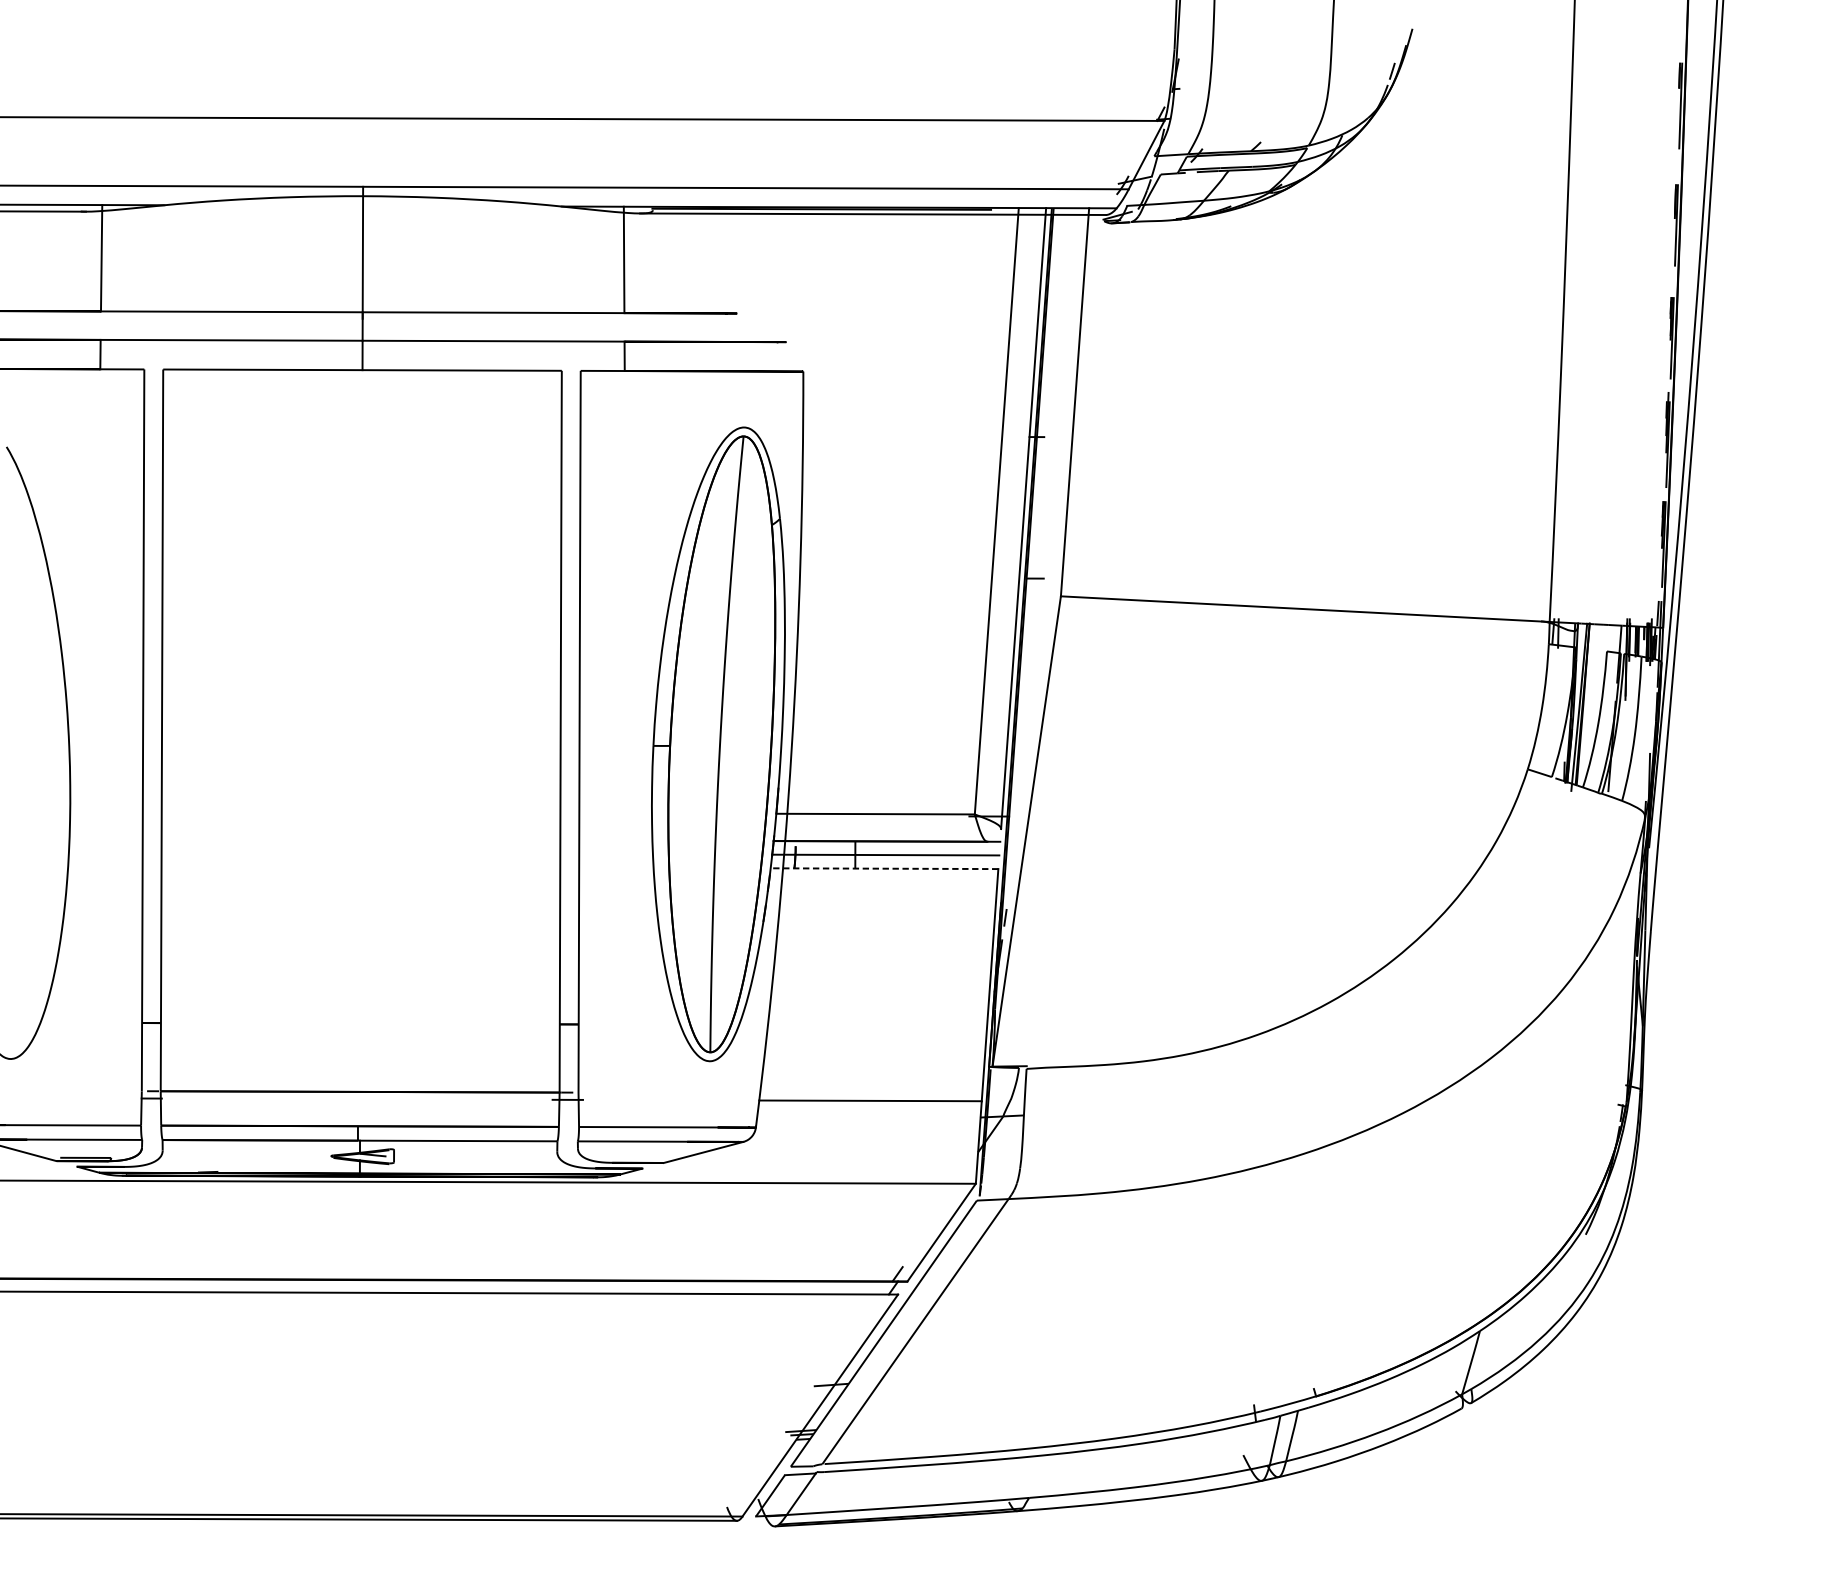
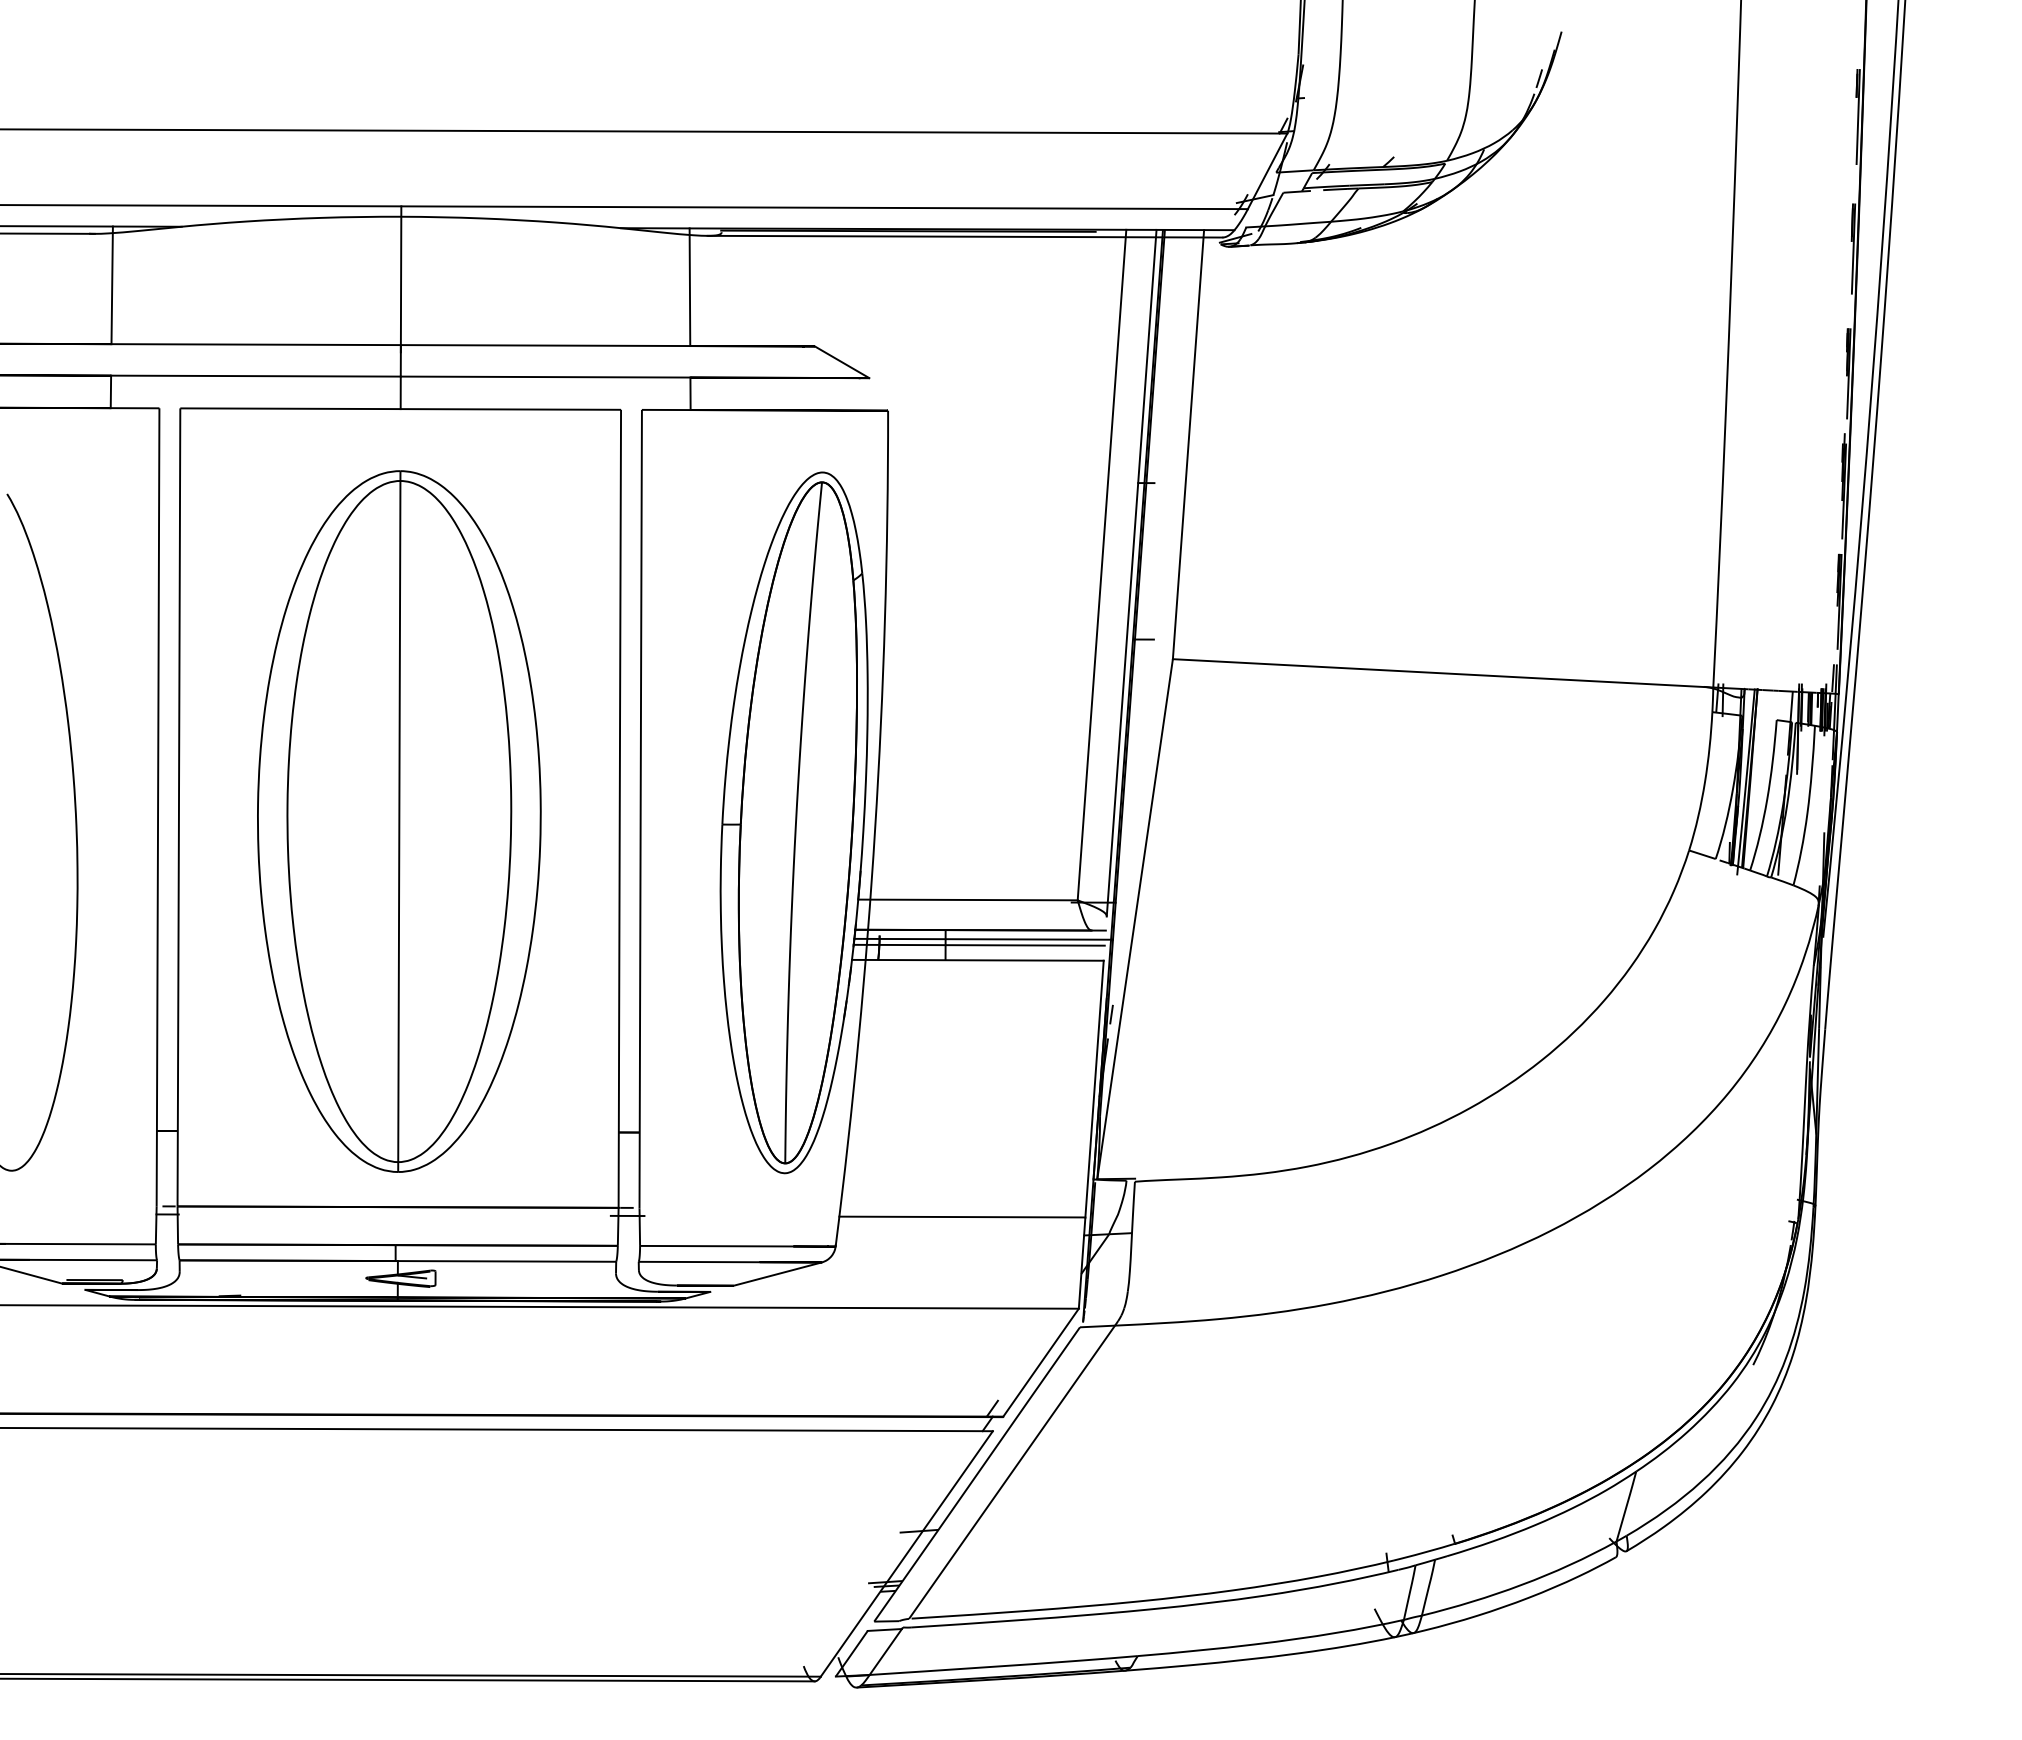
line: (761, 328) -> (841, 362), added
part: (361, 743) -> (399, 821), added
line: (889, 848) -> (983, 938), added
line: (884, 868) -> (977, 960), dashed -> solid

